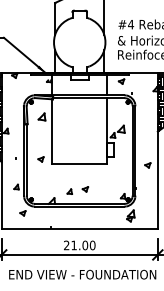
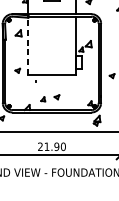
line: (52, 131) -> (27, 46), solid -> dashed
text: (84, 245) -> (56, 146), 21.00 -> 21.90

